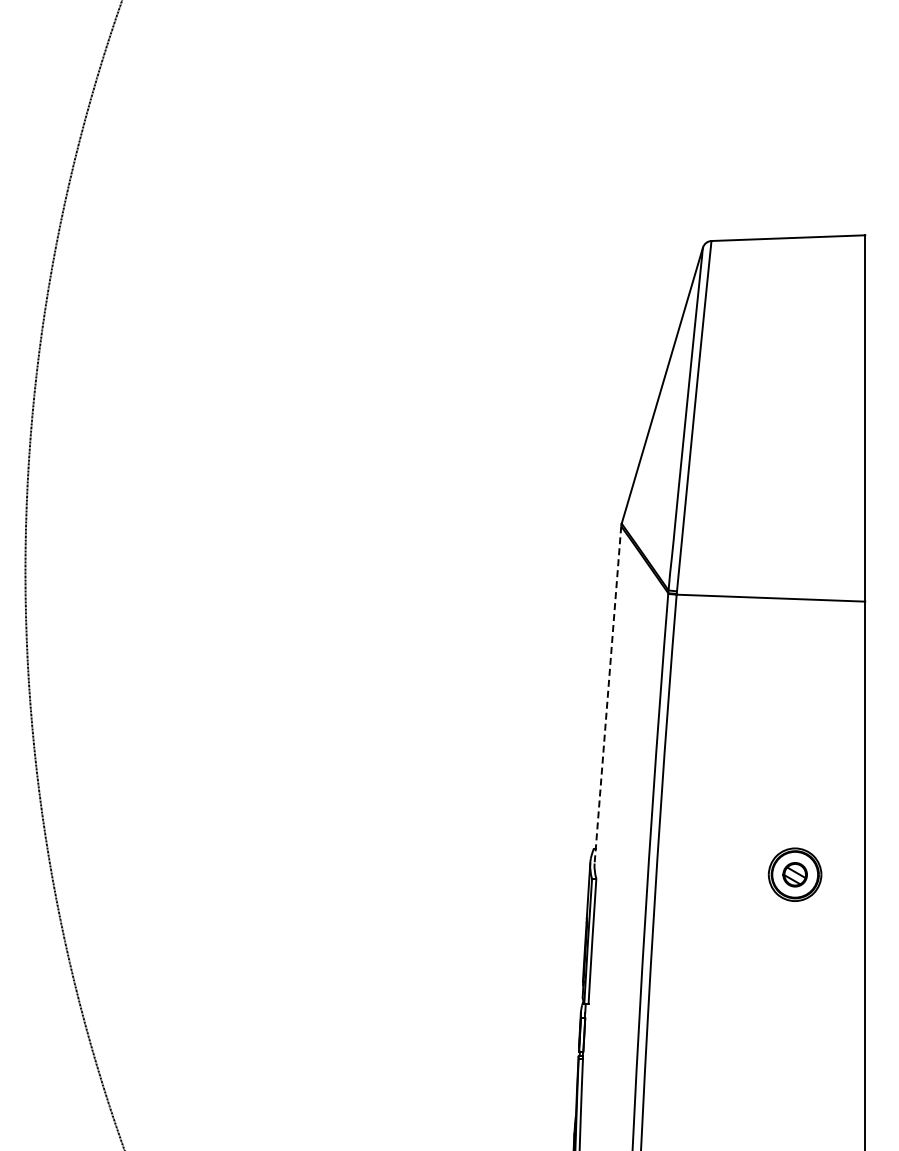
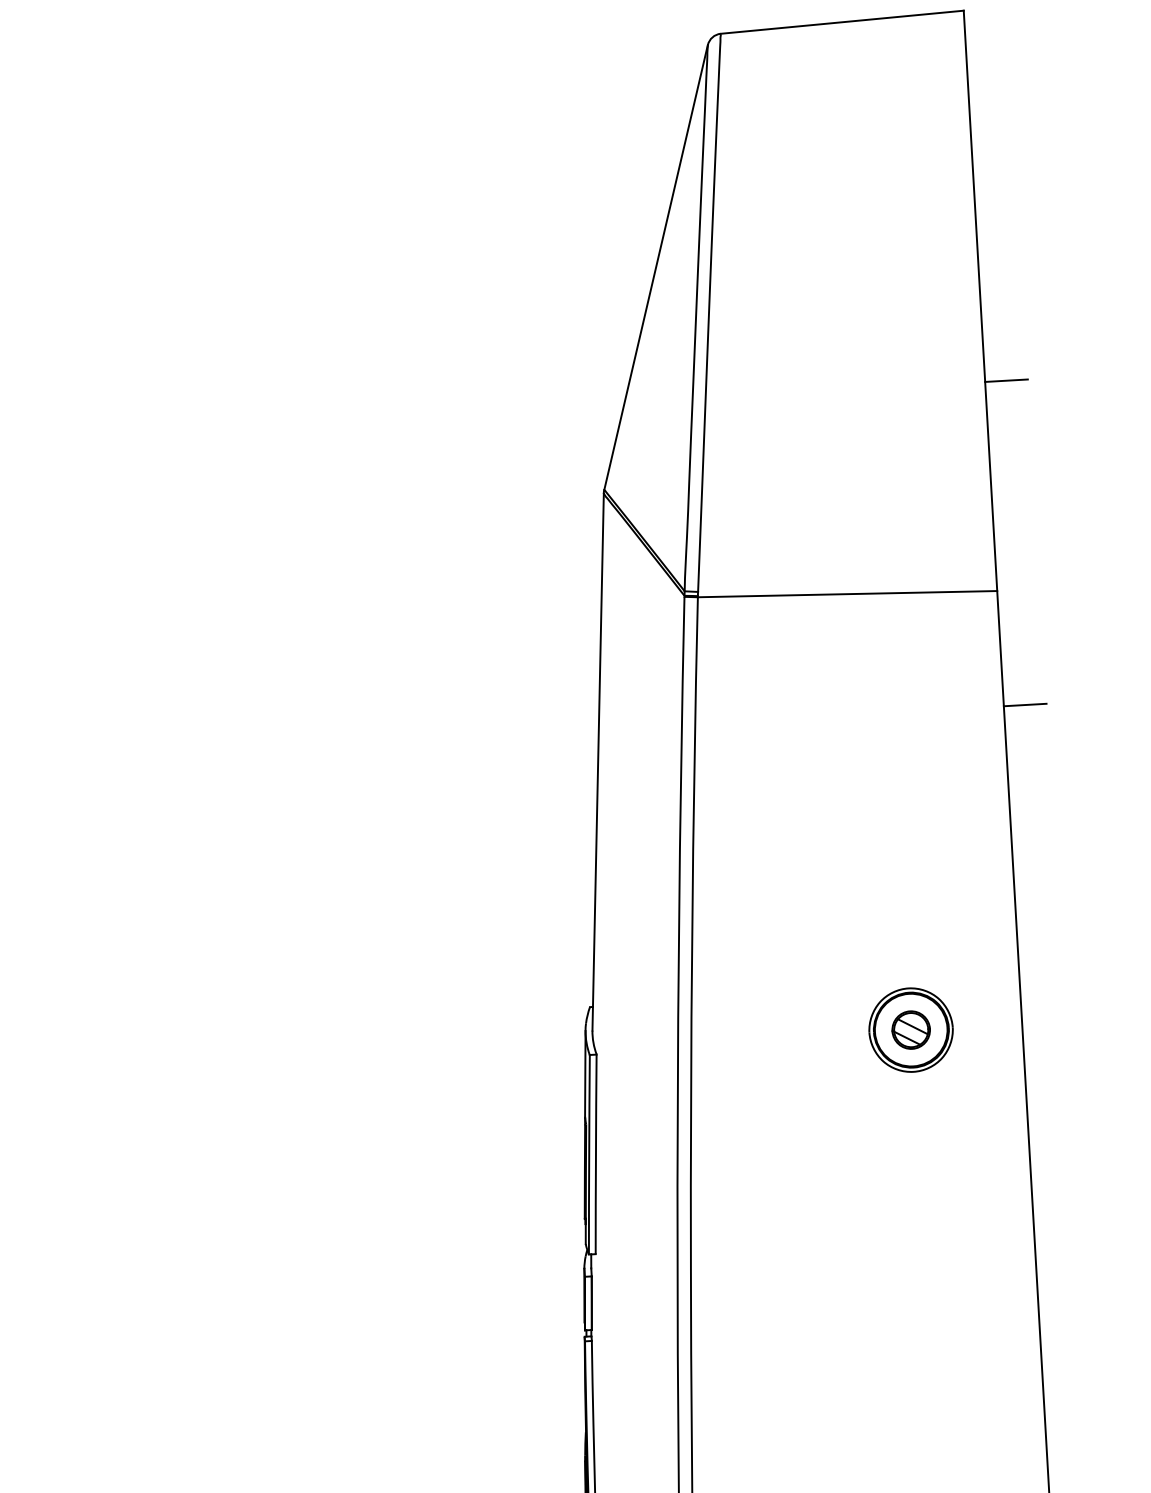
line: (878, 469) -> (1006, 380), added
line: (878, 674) -> (1024, 705), added
line: (607, 695) -> (597, 763), dashed -> solid

